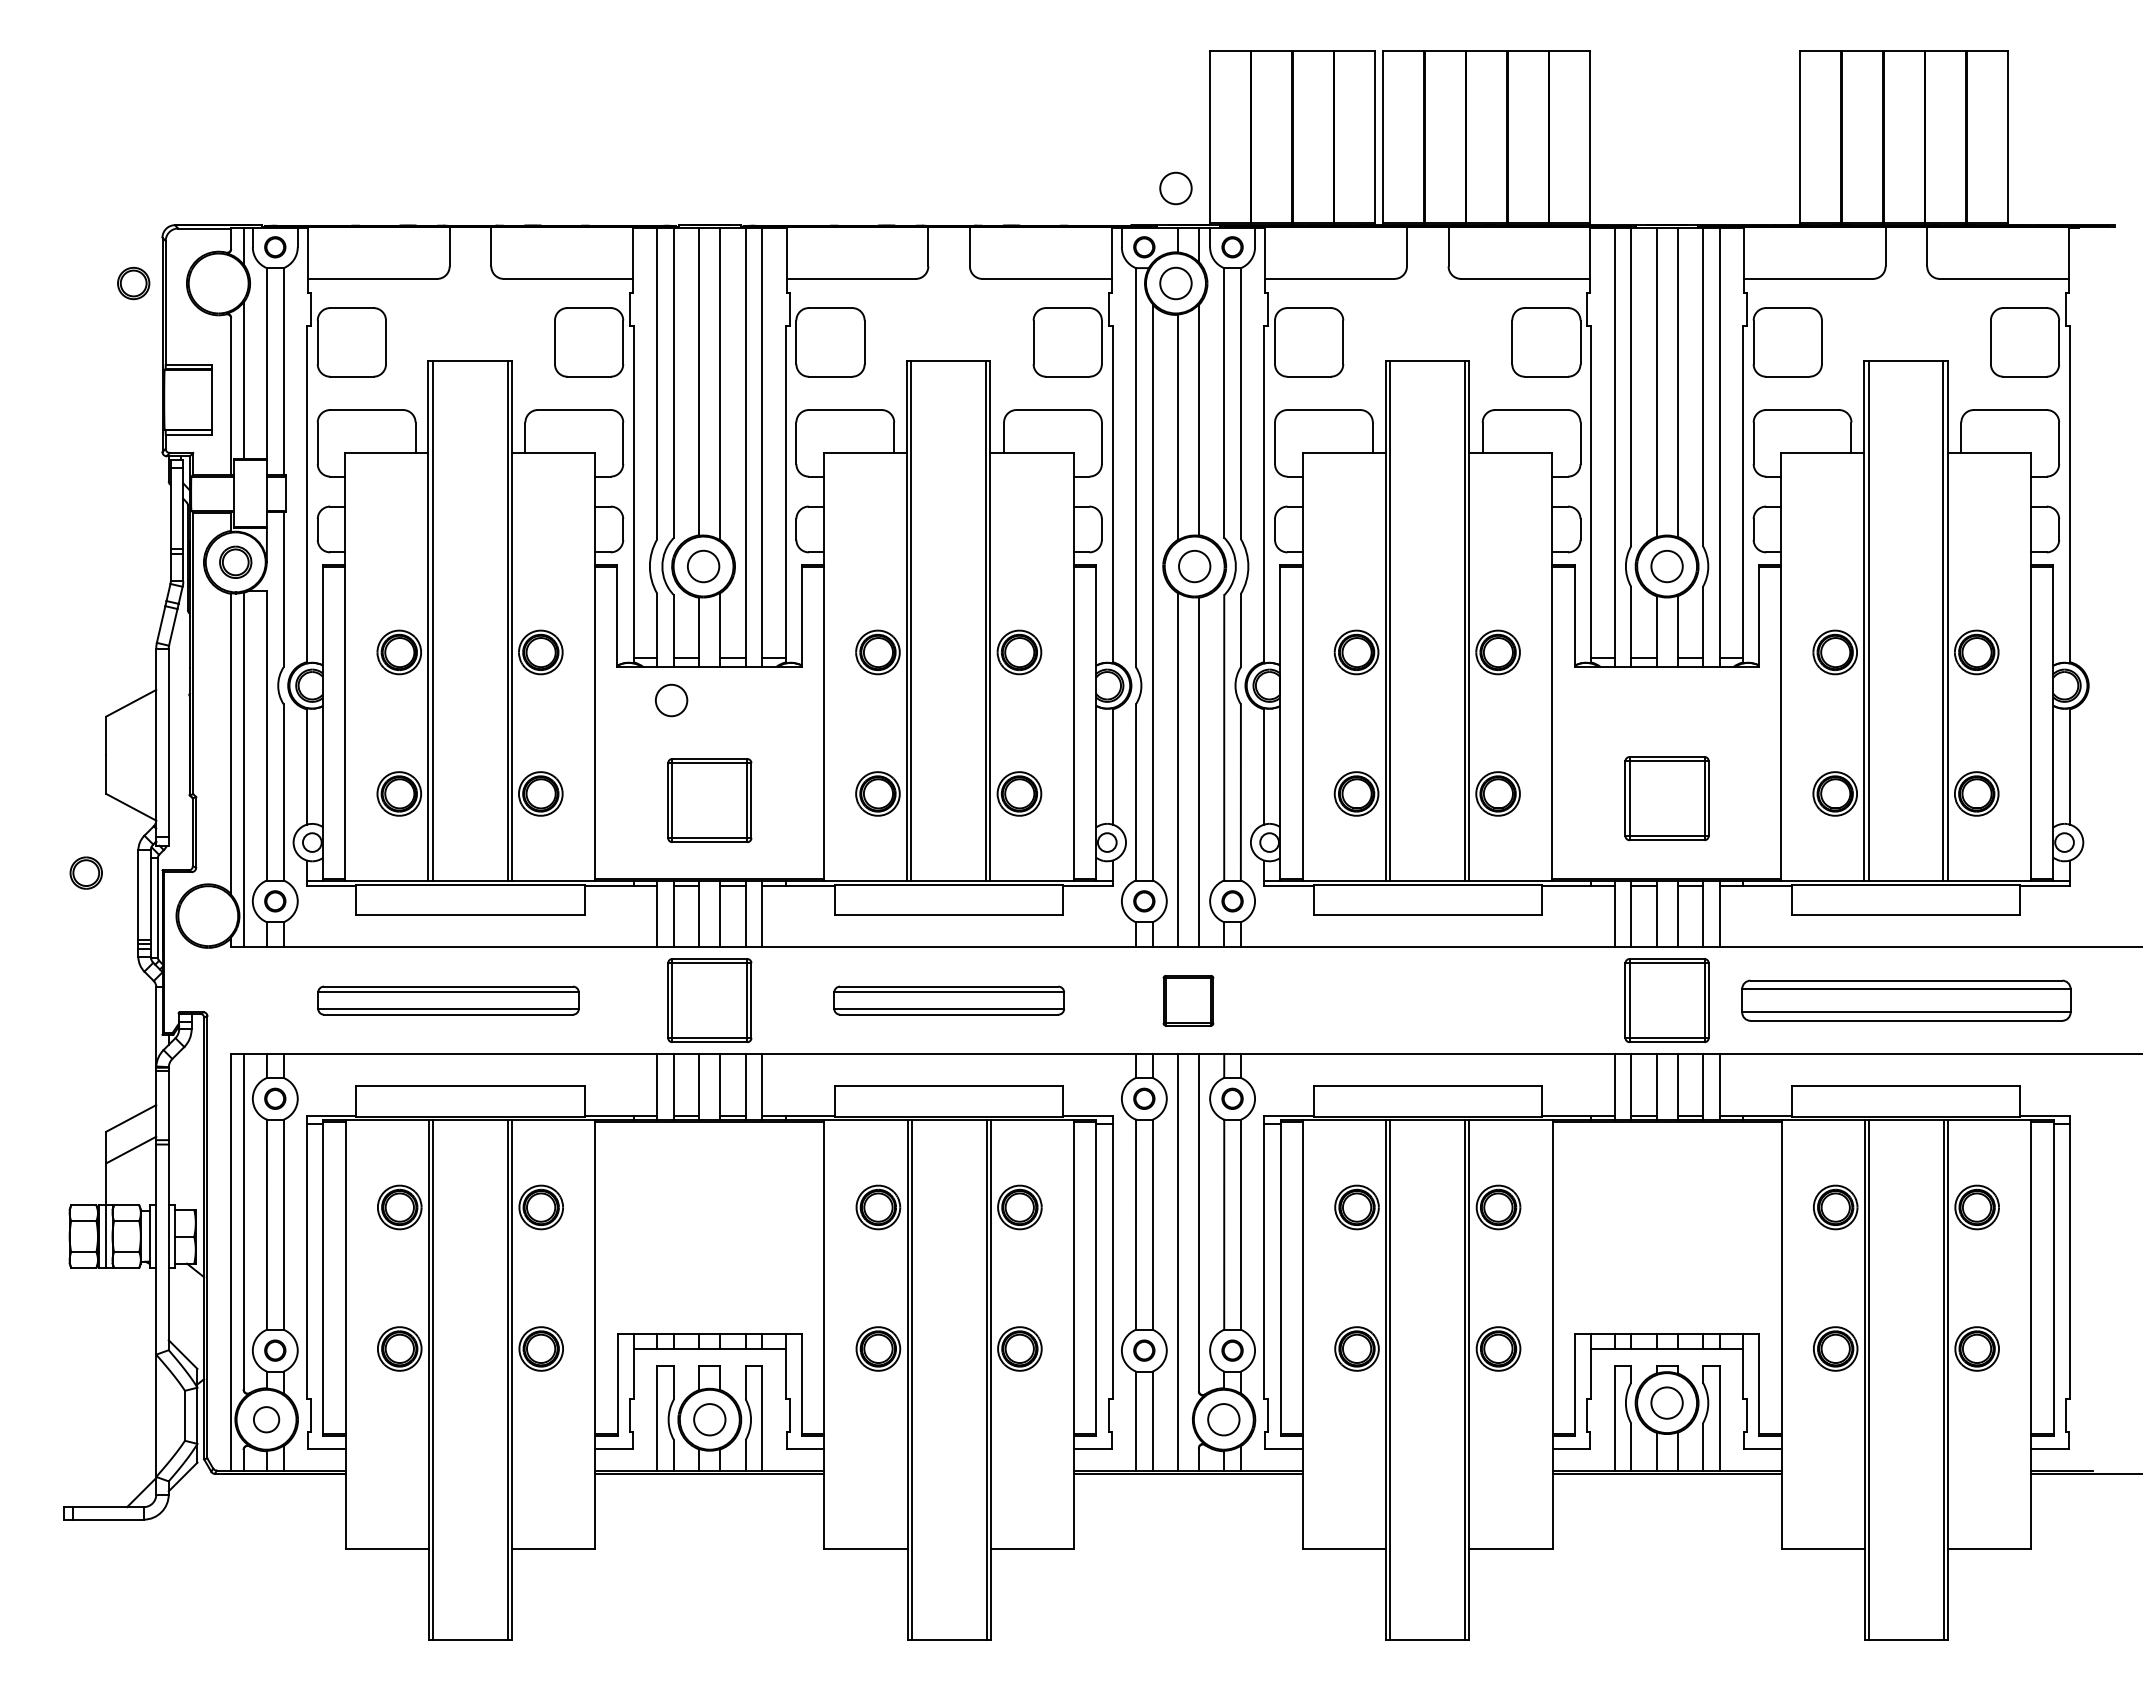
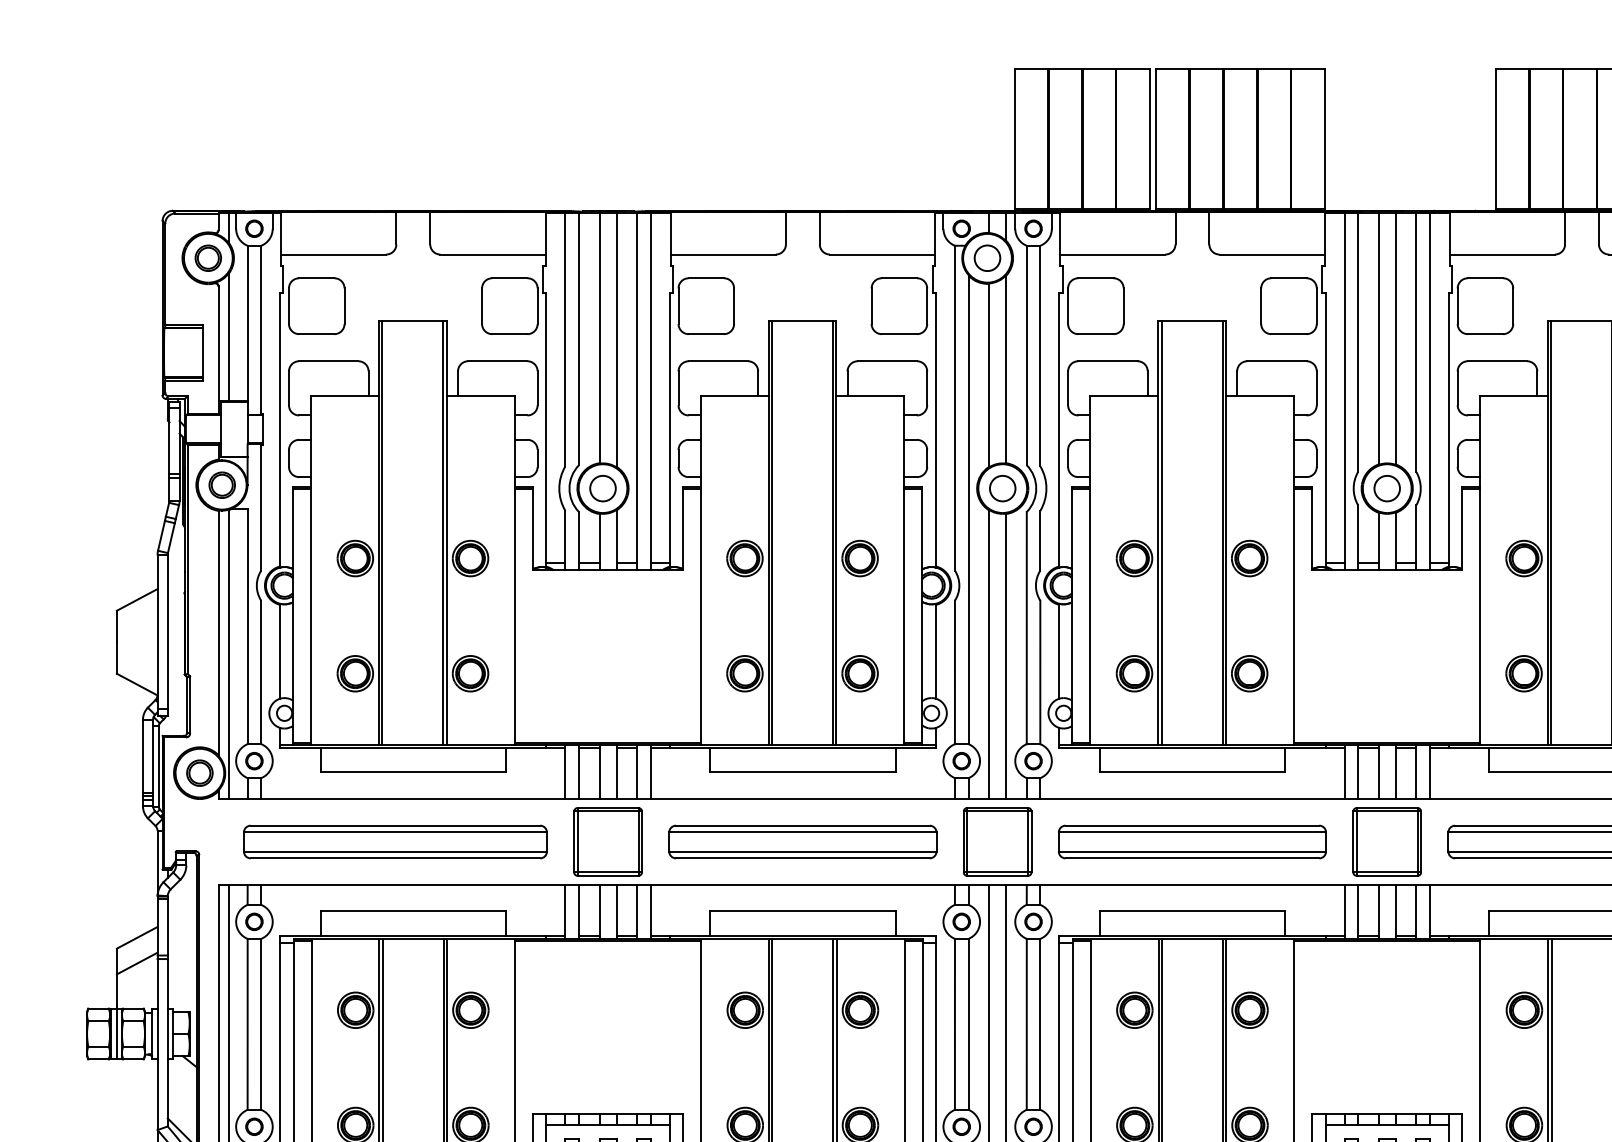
circle: (1175, 188) -> (987, 180), removed
part: (133, 283) -> (208, 258), moved
circle: (671, 700) -> (576, 597), removed
part: (1666, 798) -> (1386, 677), removed
part: (709, 800) -> (607, 679), removed
part: (85, 872) -> (199, 772), moved
part: (448, 1000) -> (395, 841), size x1.43
part: (949, 1000) -> (803, 841), size x1.43
part: (1188, 1000) -> (997, 841), size x1.67
part: (1427, 1000) -> (1192, 841), added

